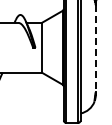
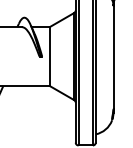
line: (95, 49) -> (113, 58), dashed -> solid

